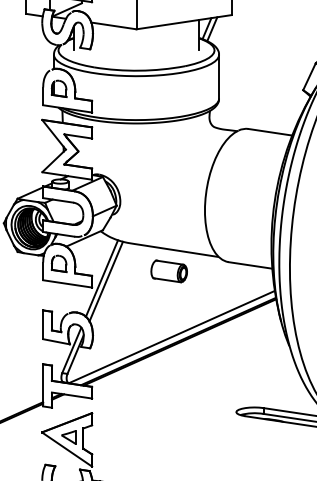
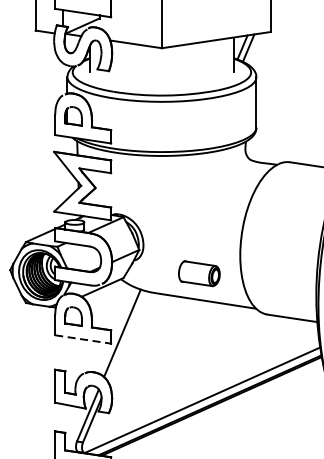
part: (168, 271) -> (198, 273), moved
line: (106, 281) -> (127, 336), removed
line: (67, 283) -> (83, 339), solid -> dashed

